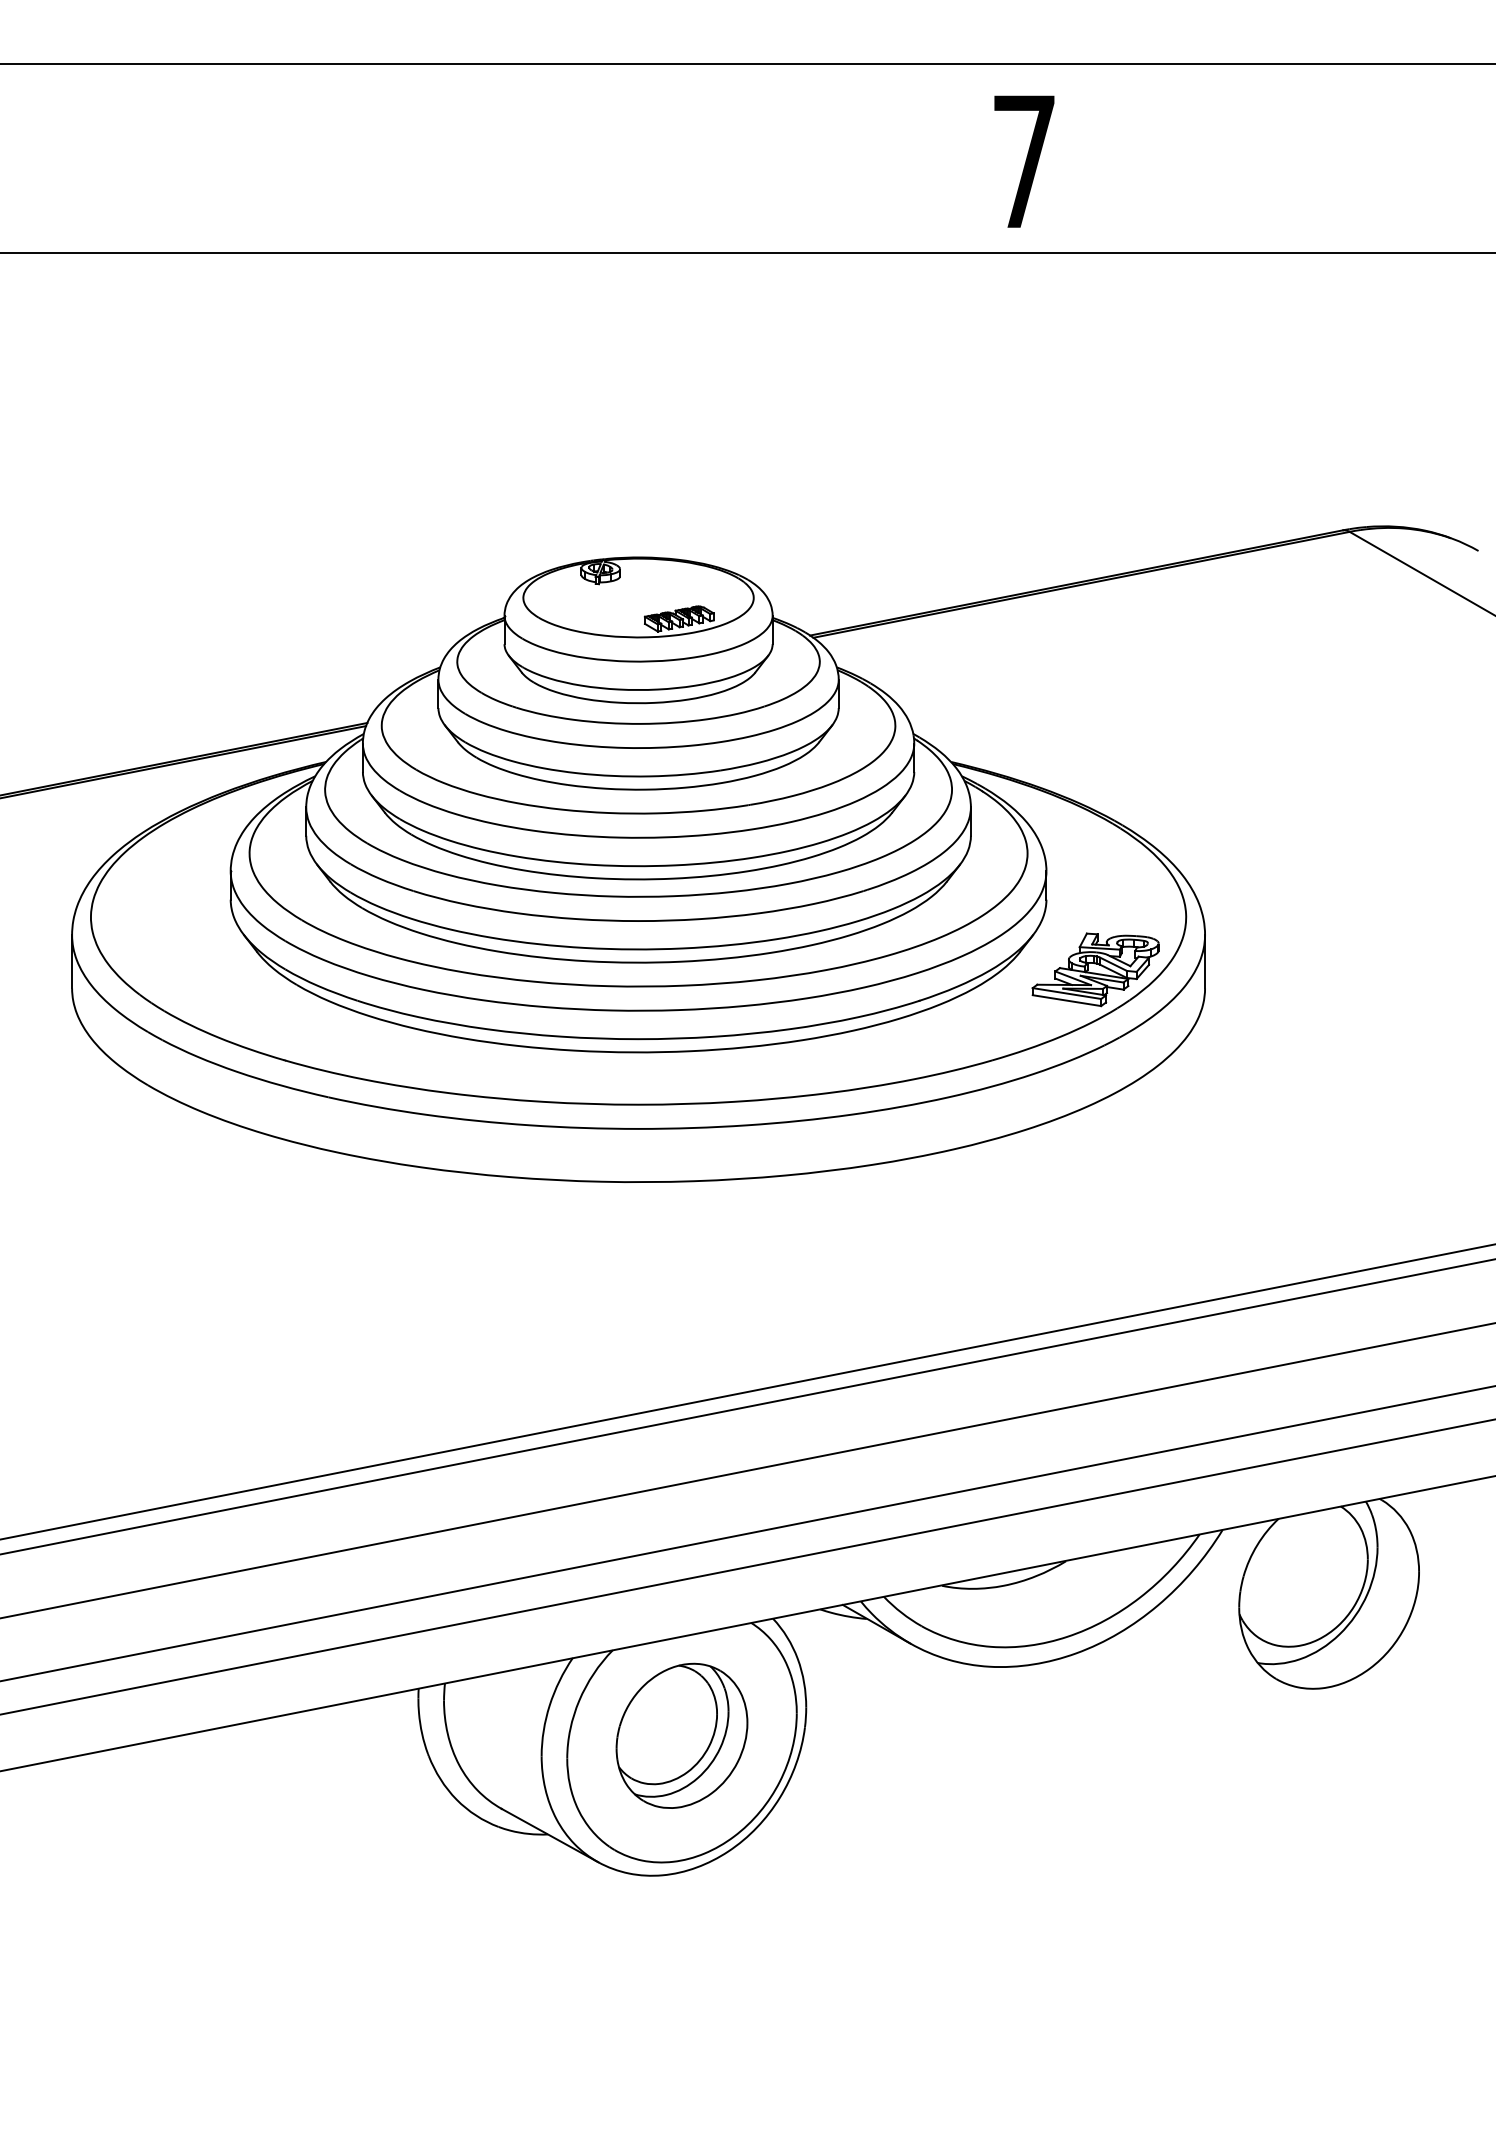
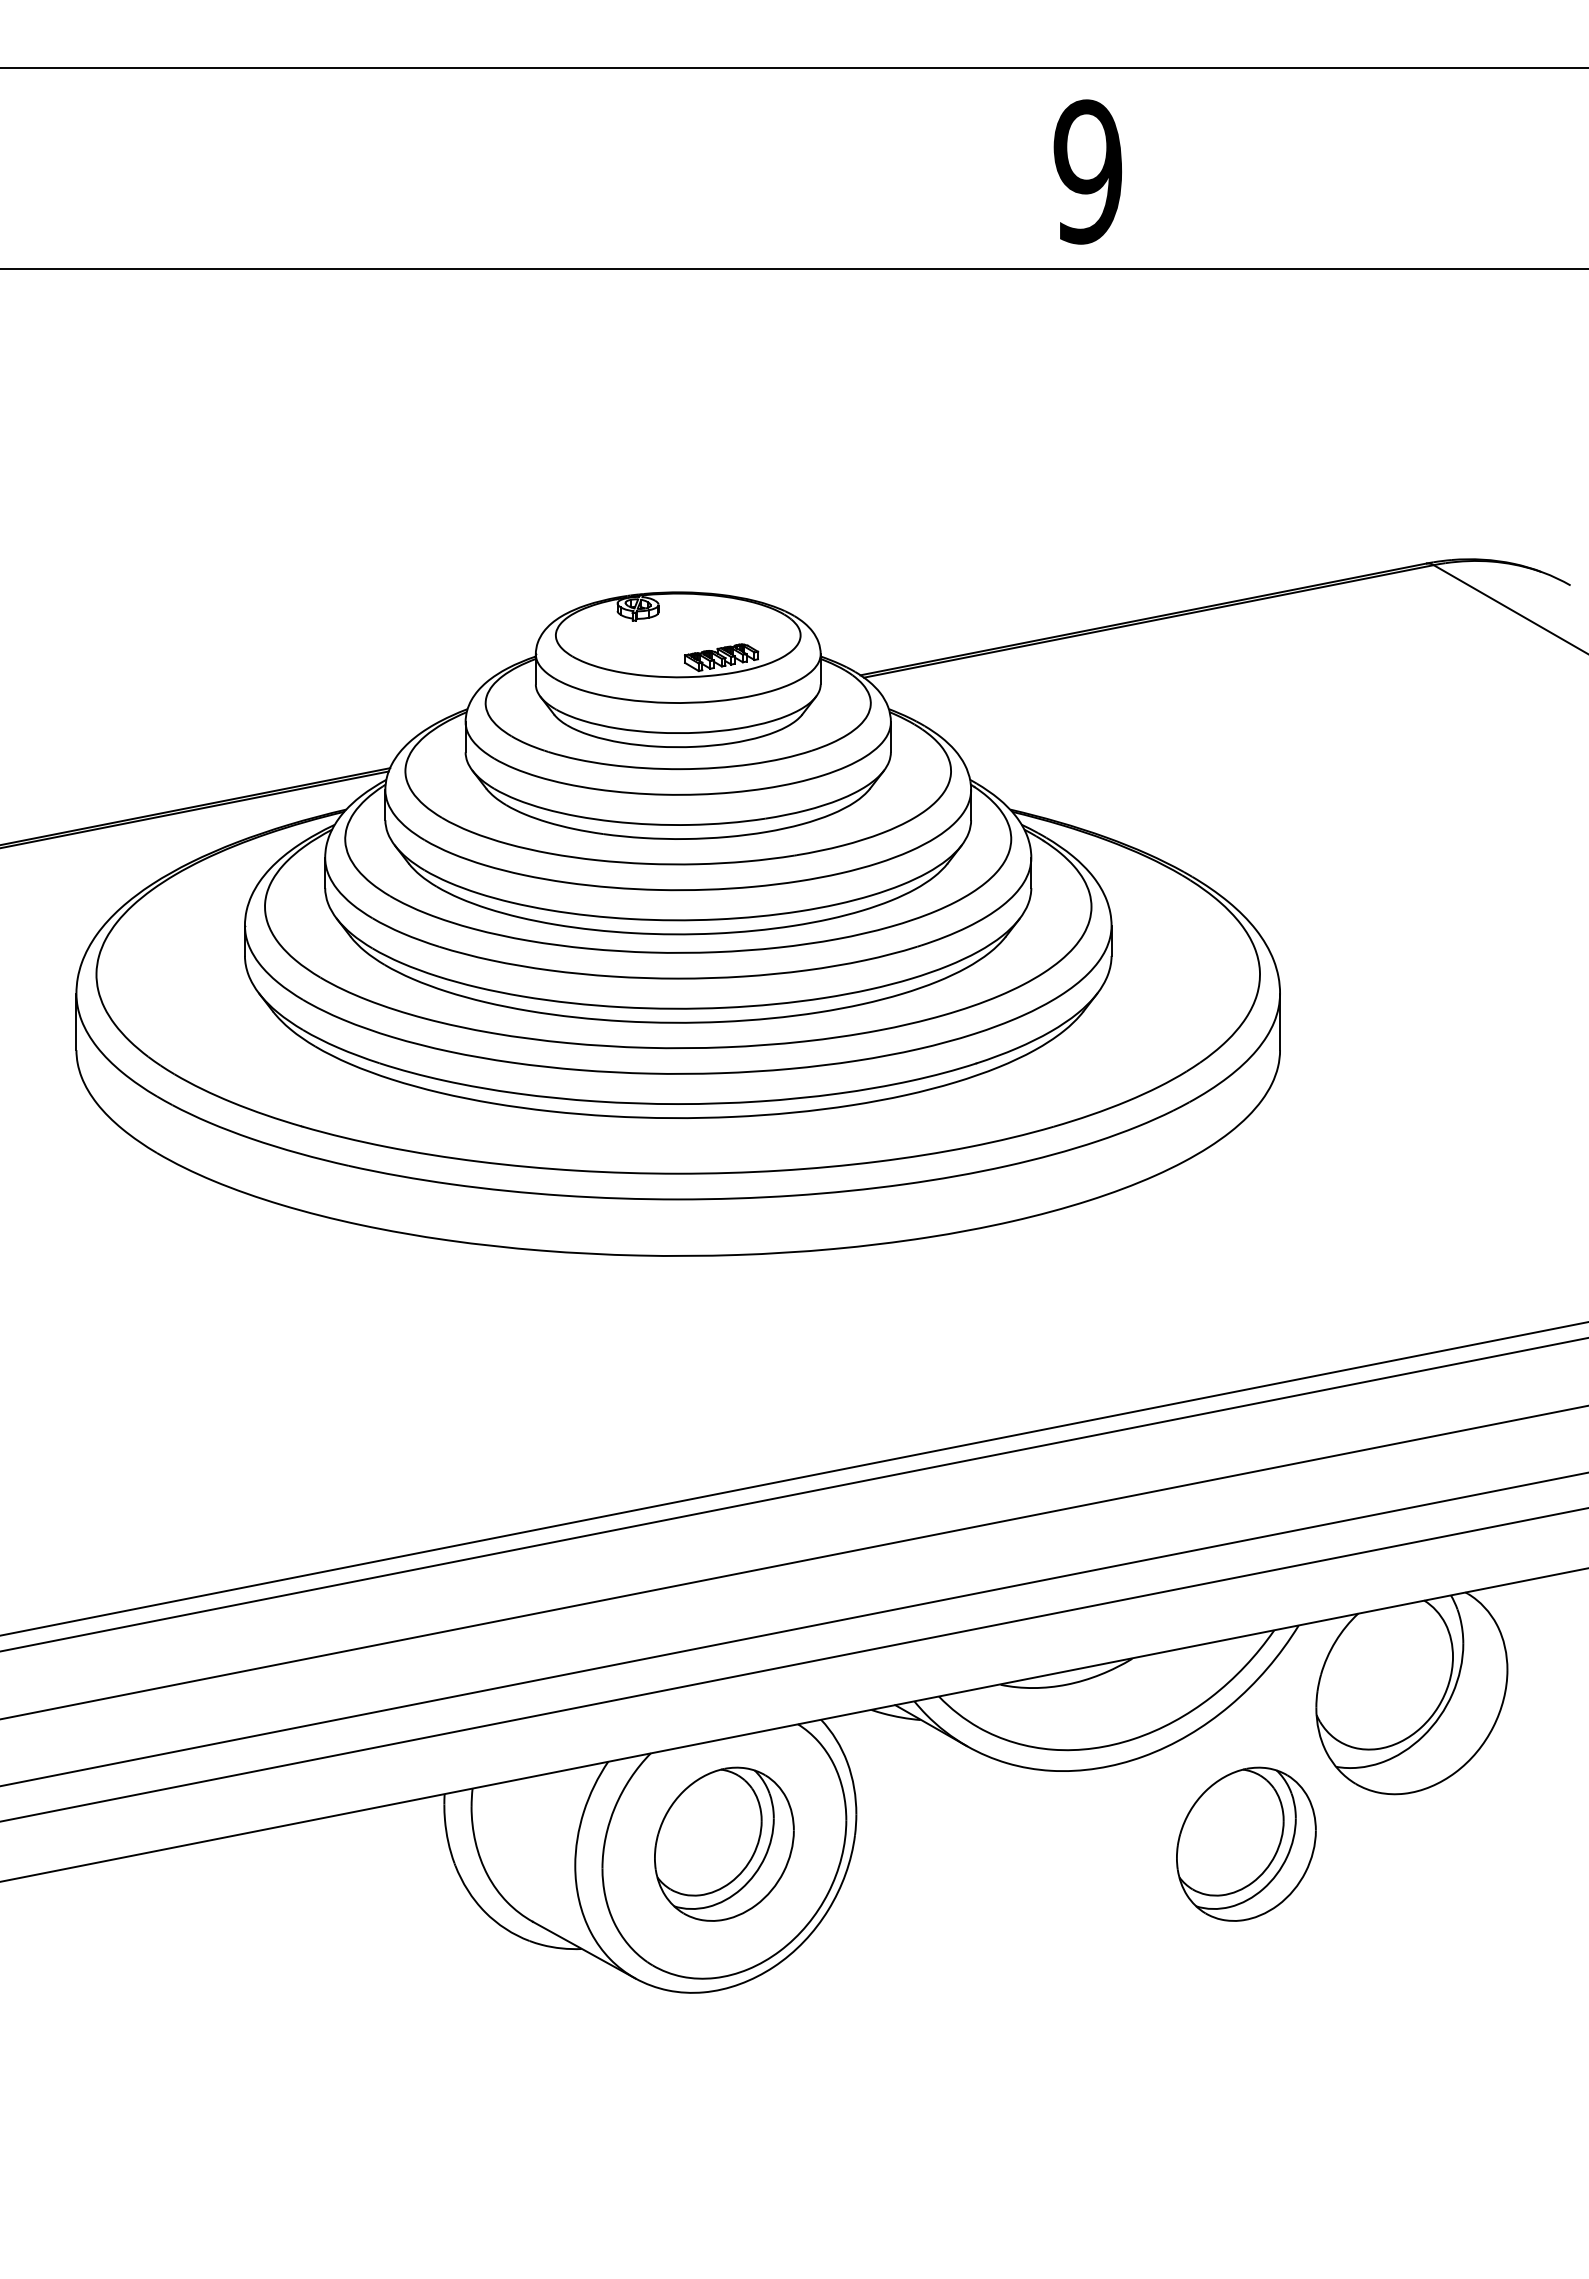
text: (1023, 161) -> (1087, 171), 7 -> 9
part: (1095, 969) -> (1163, 1030), removed
part: (1173, 1735) -> (1246, 1843), added

